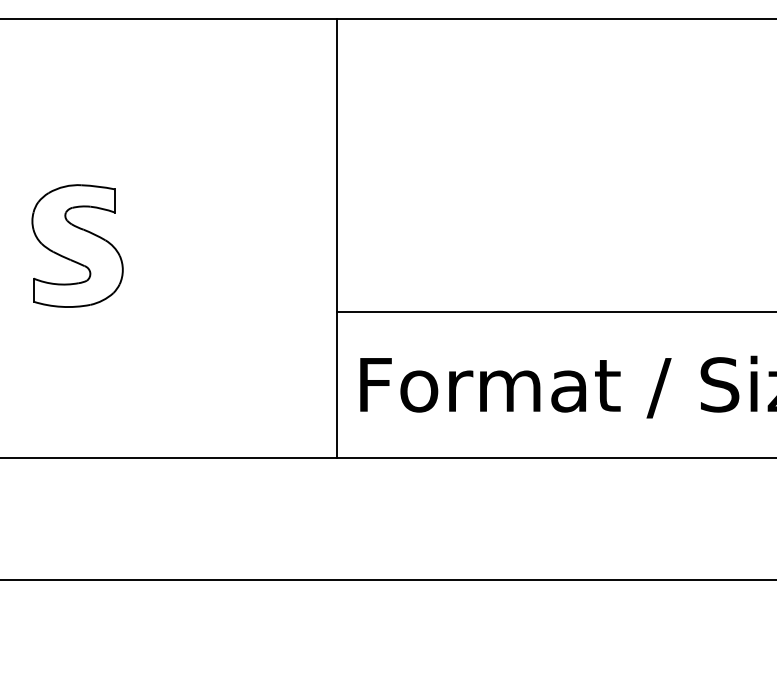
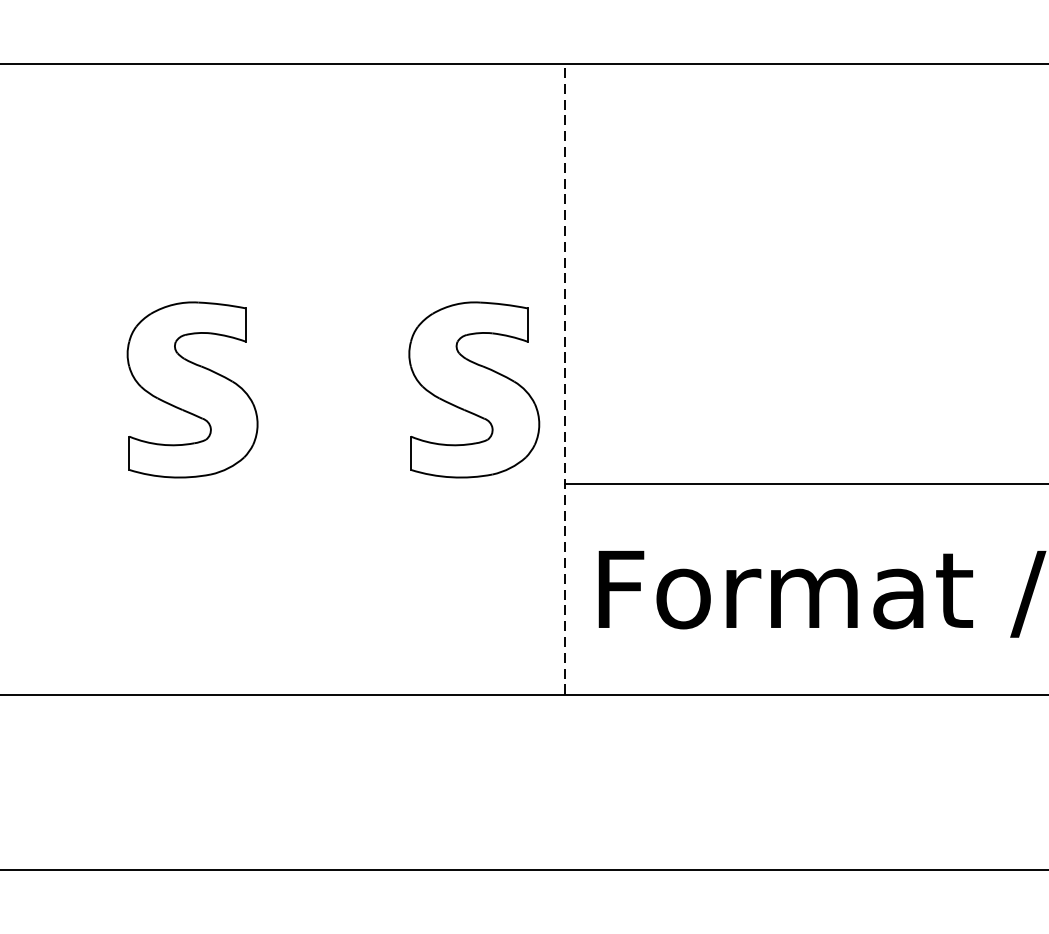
line: (336, 238) -> (564, 379), solid -> dashed
part: (273, 245) -> (474, 389), added

